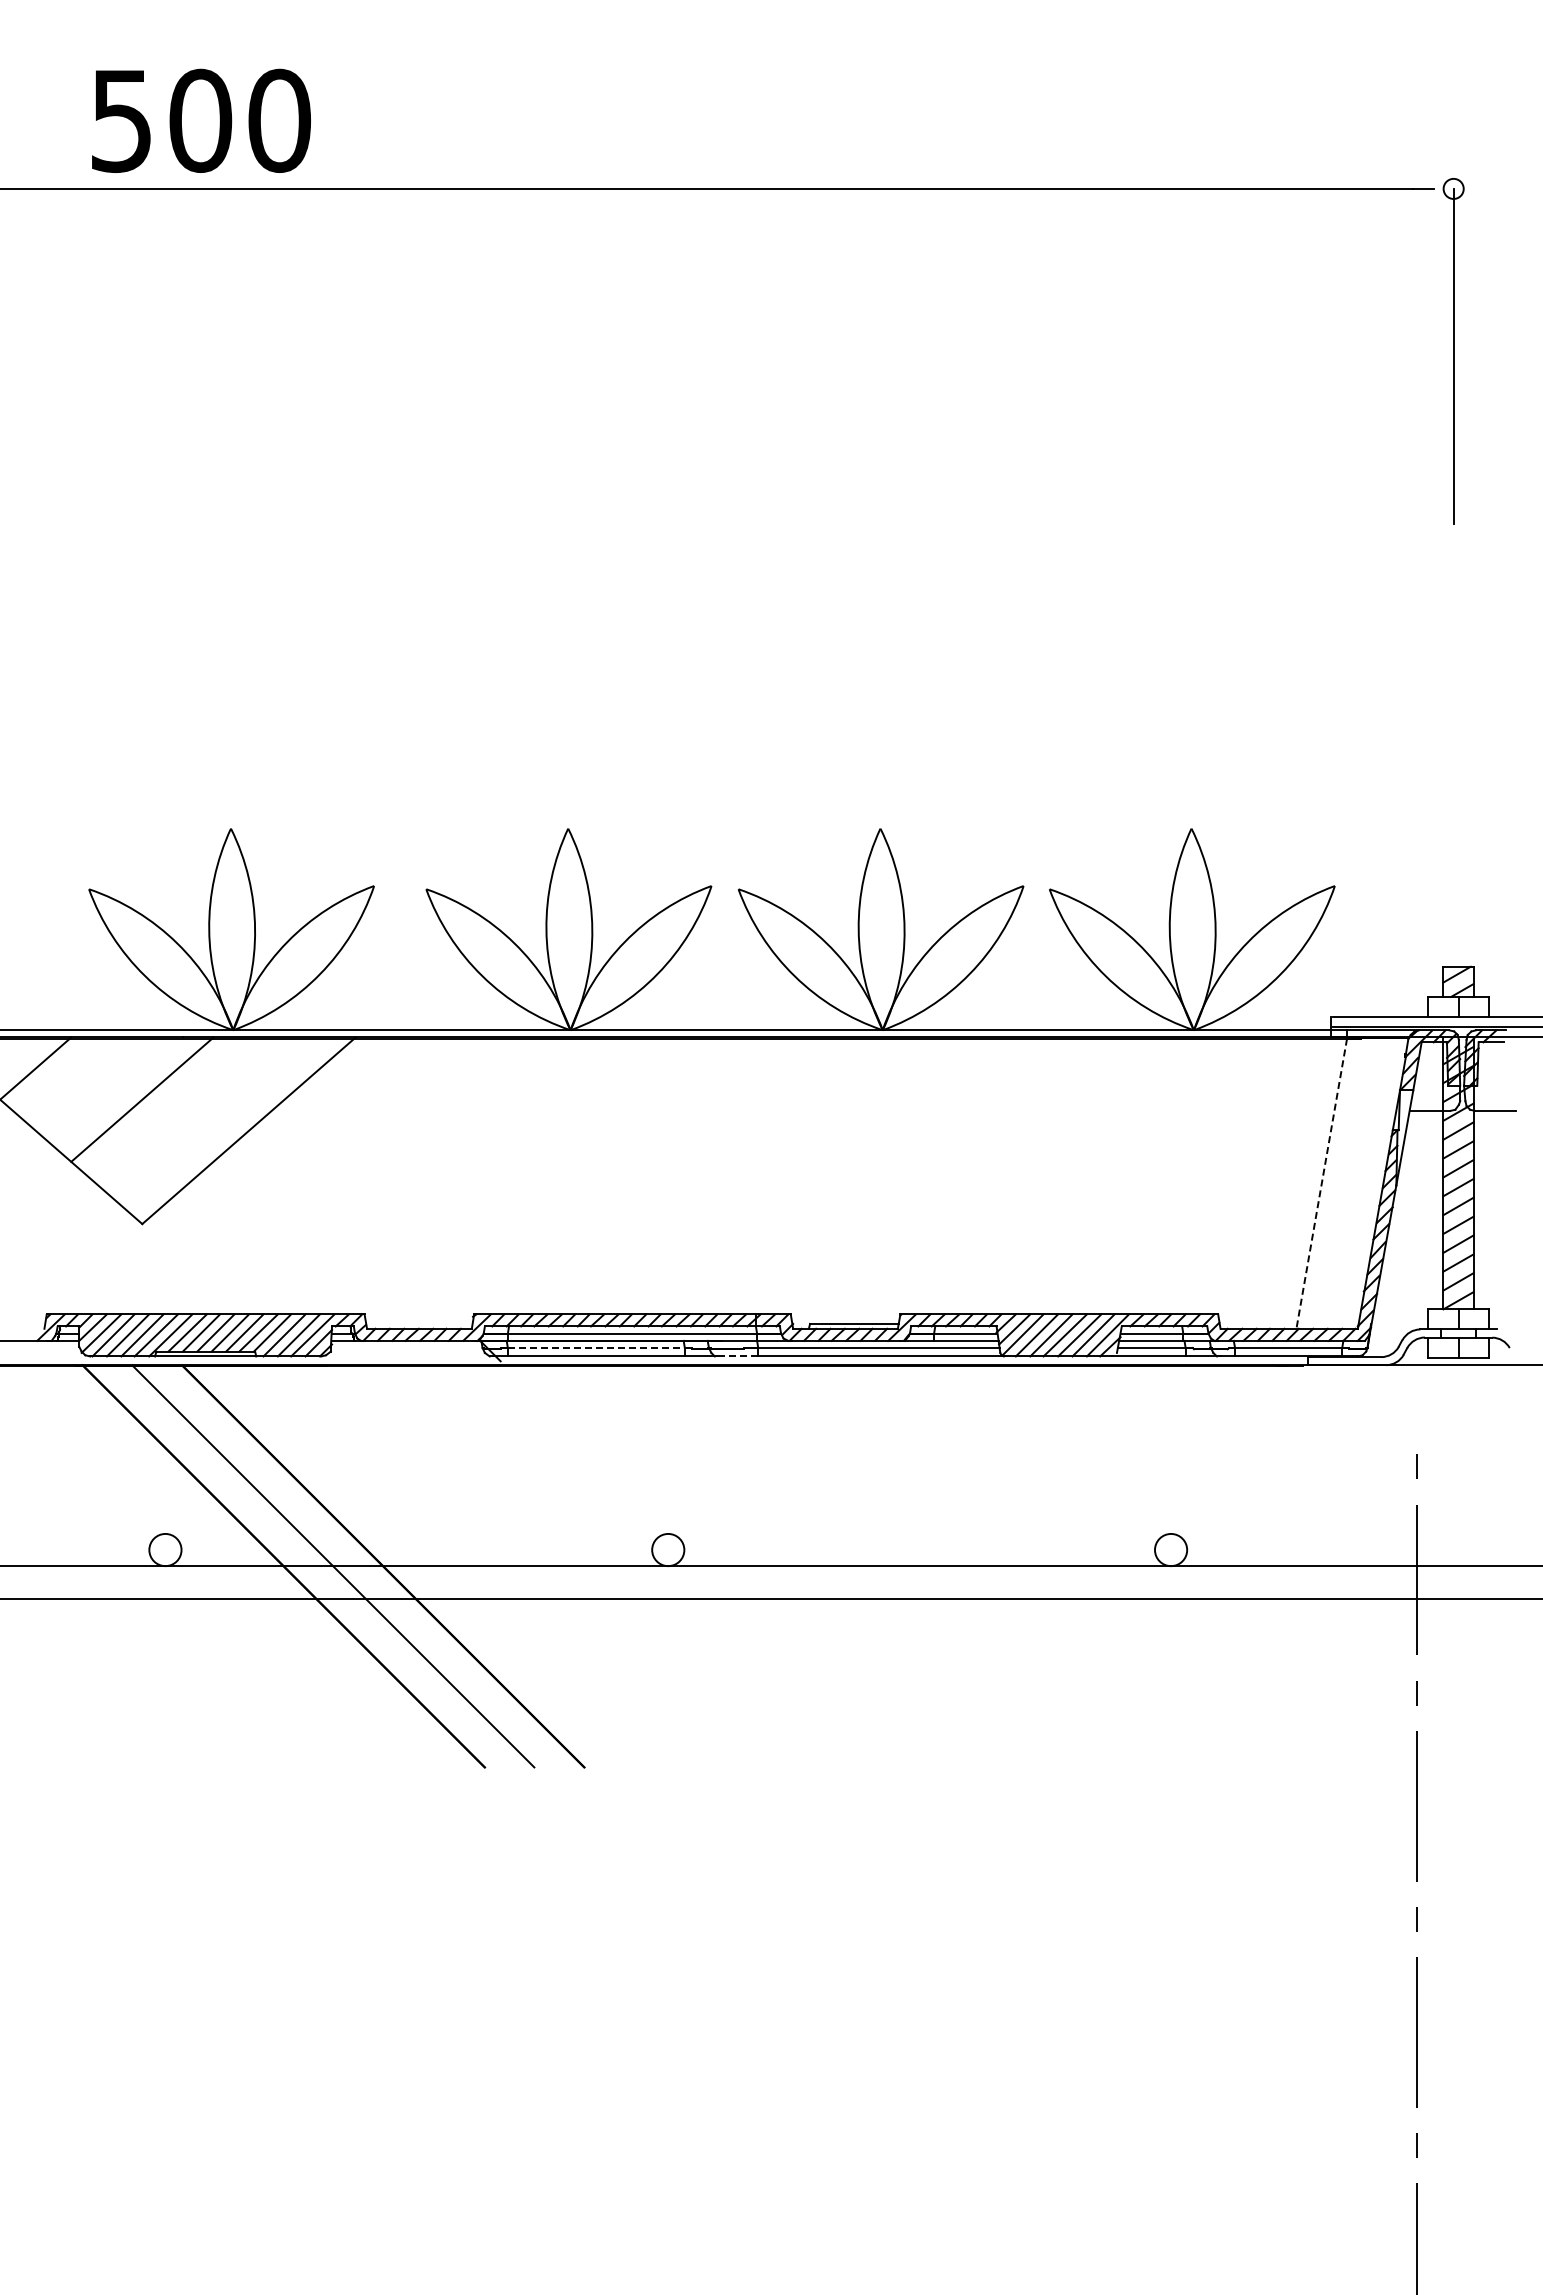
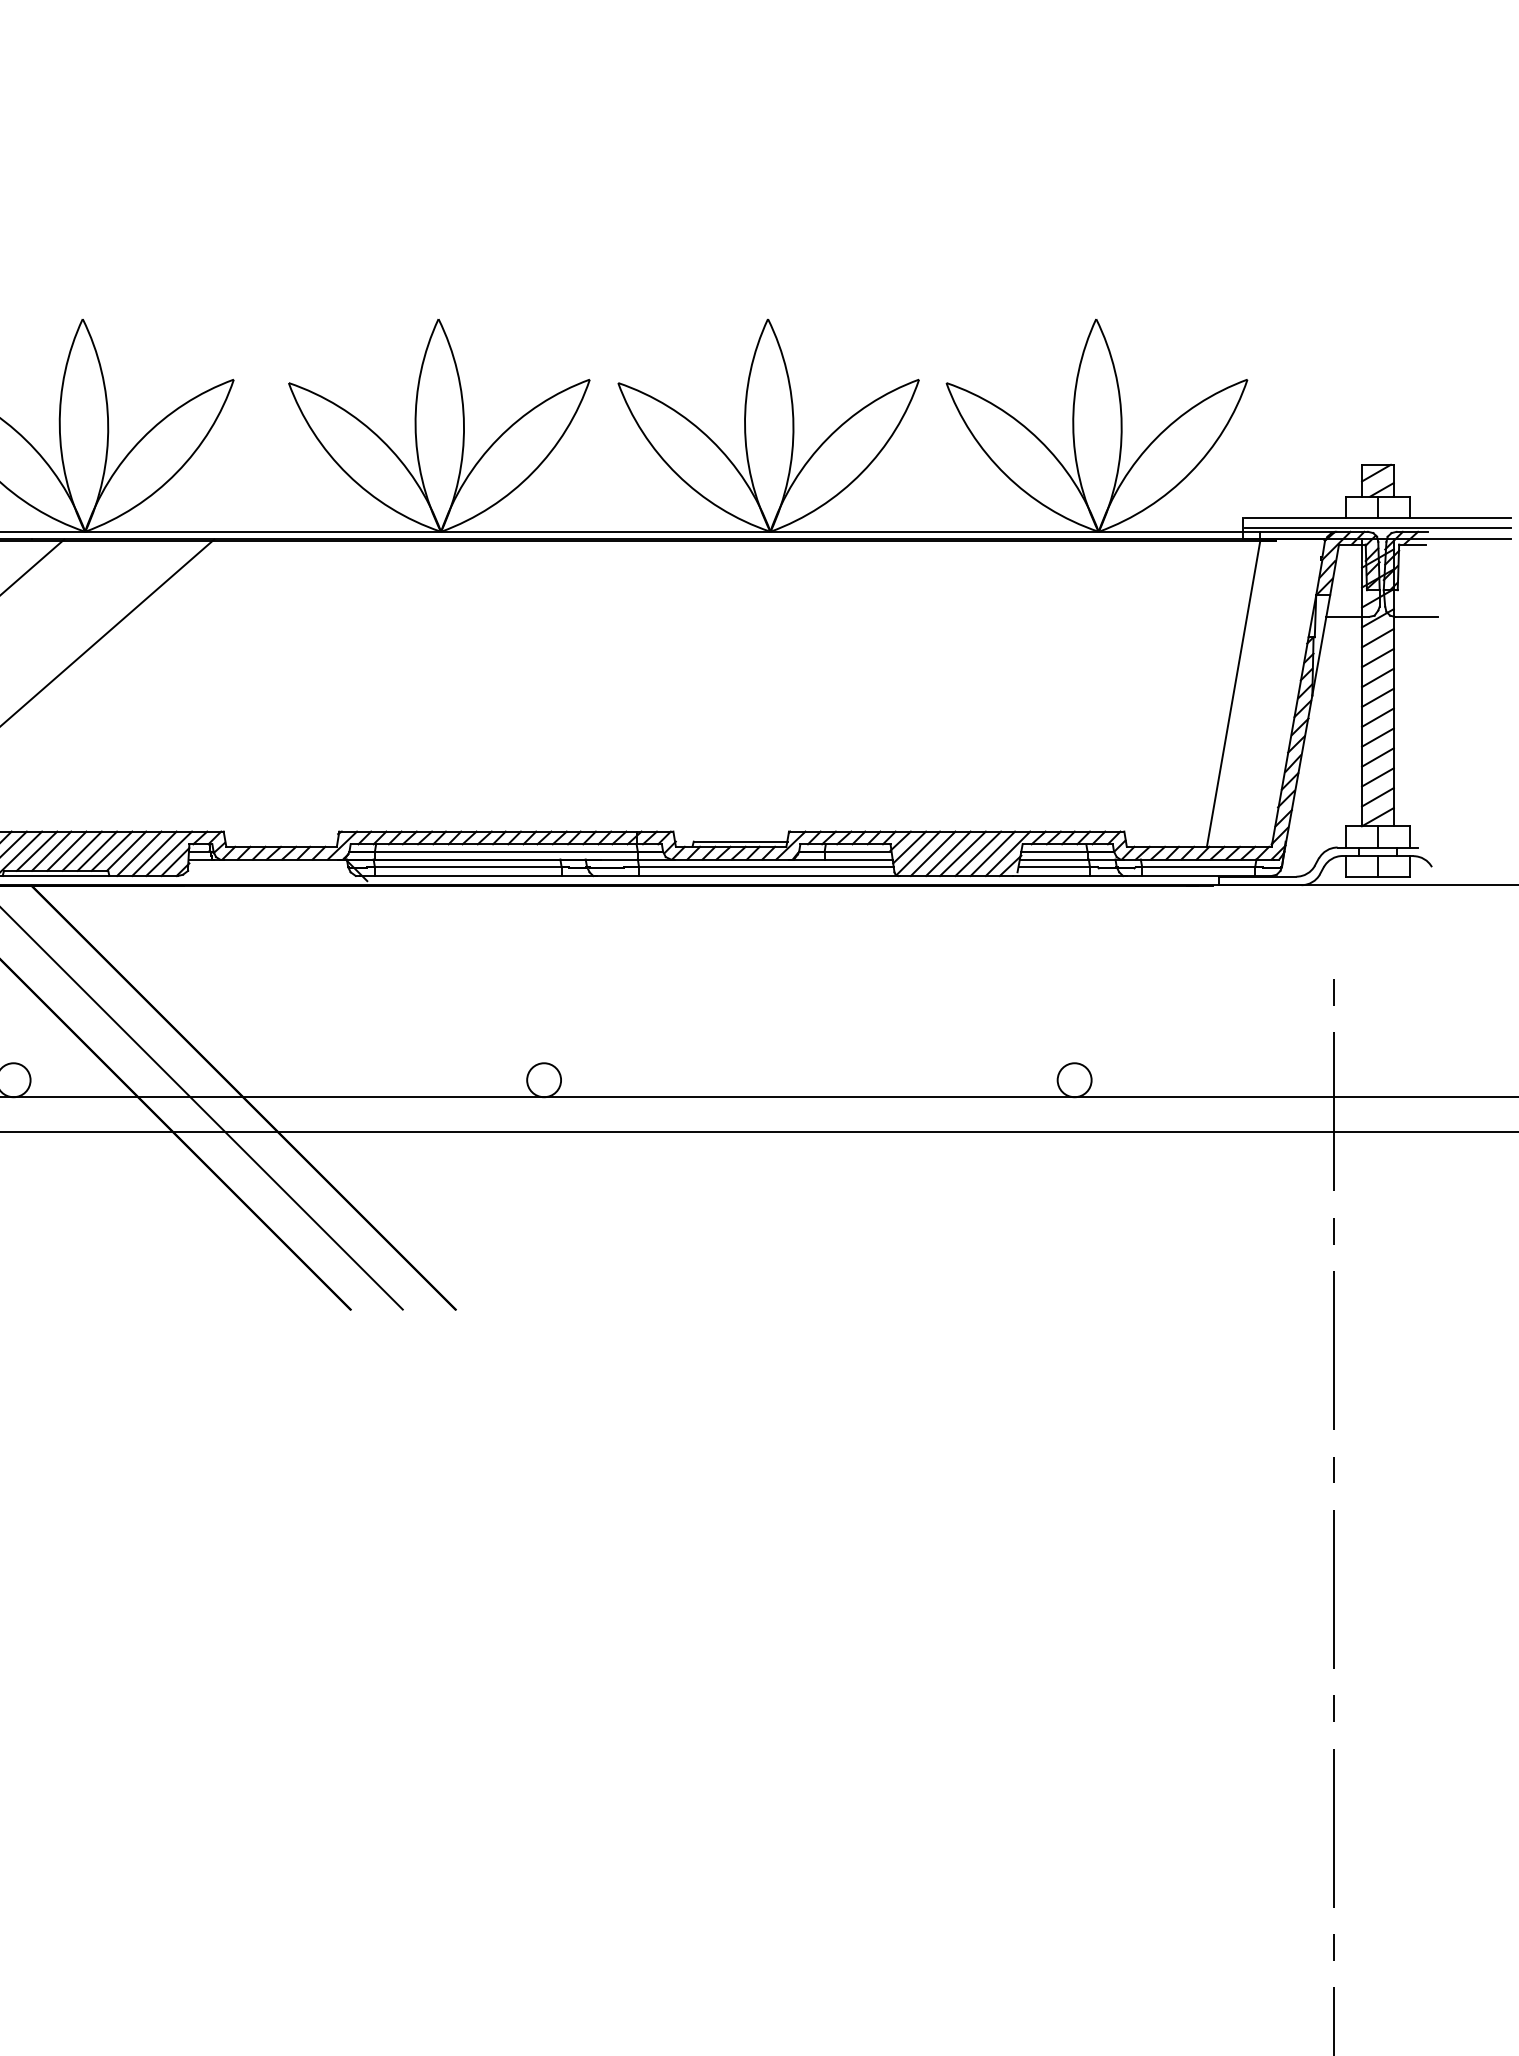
line: (1321, 1184) -> (1233, 694), dashed -> solid
line: (596, 1348) -> (468, 867), dashed -> solid
line: (738, 1356) -> (618, 876), dashed -> solid

